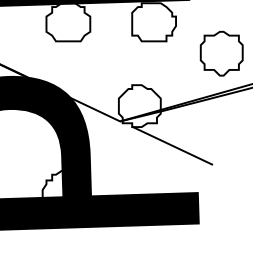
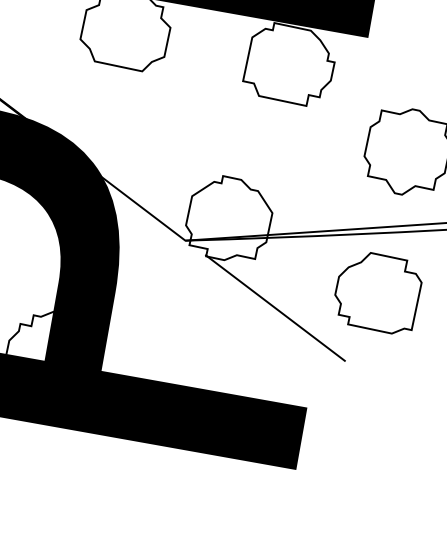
part: (221, 126) -> (377, 291), added

